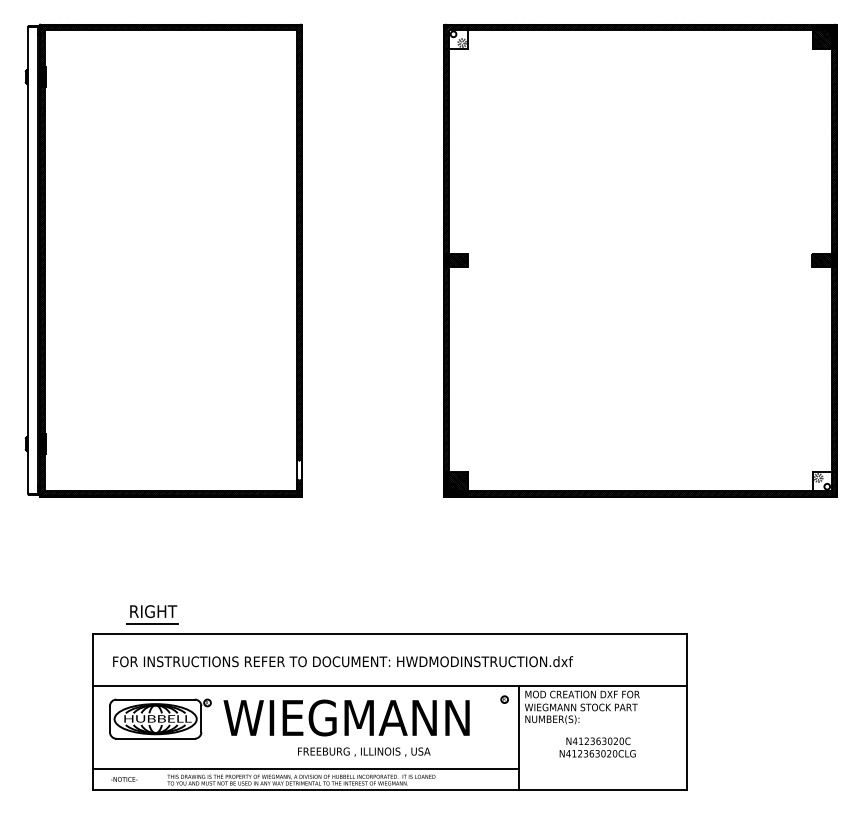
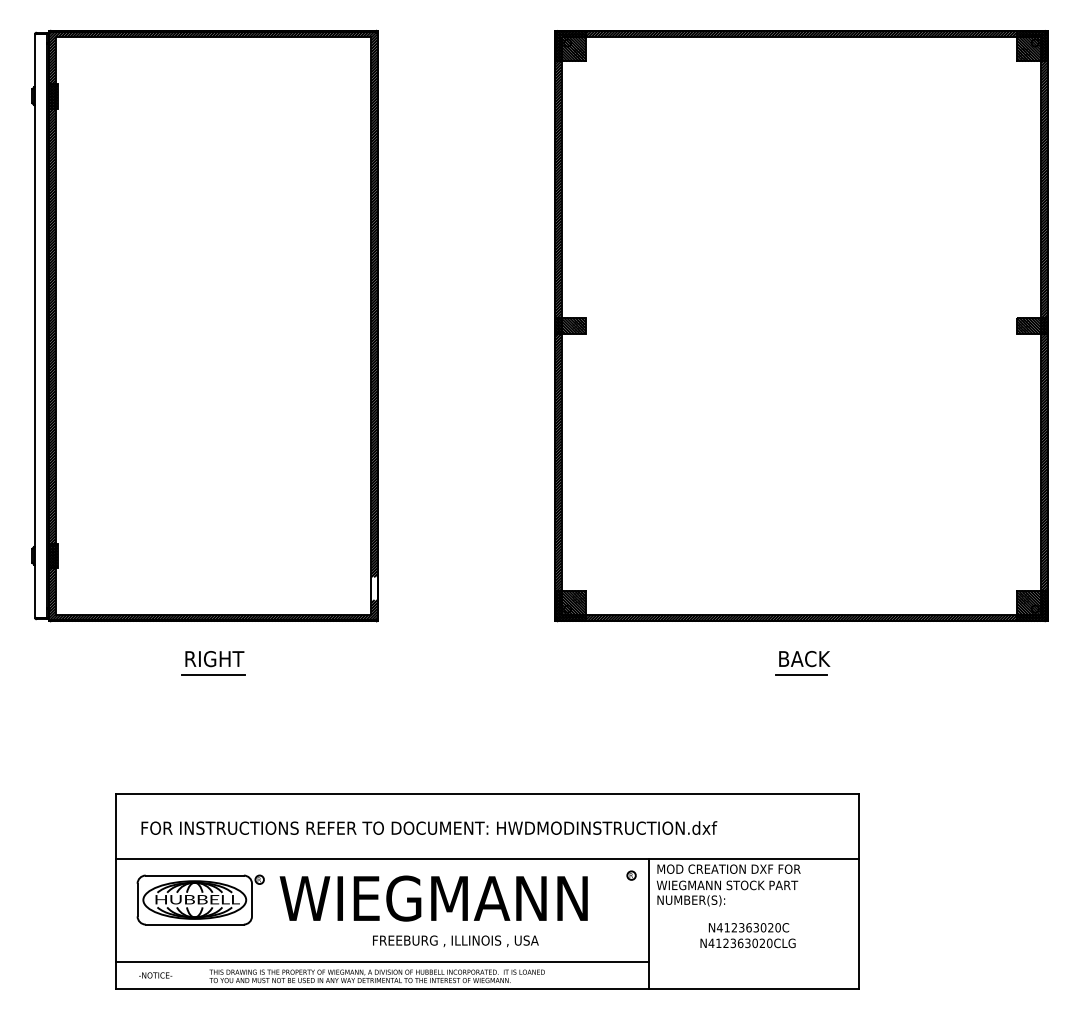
hatch: (455, 36) -> (570, 45), added
hatch: (824, 483) -> (1031, 605), added
part: (641, 529) -> (802, 662), added
part: (152, 614) -> (213, 662), moved

